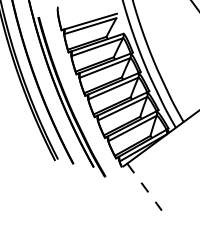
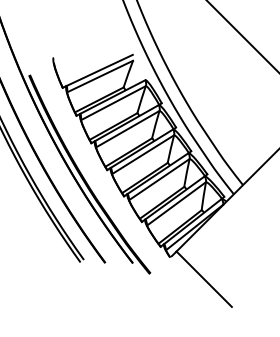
line: (144, 187) -> (204, 279), dashed -> solid

